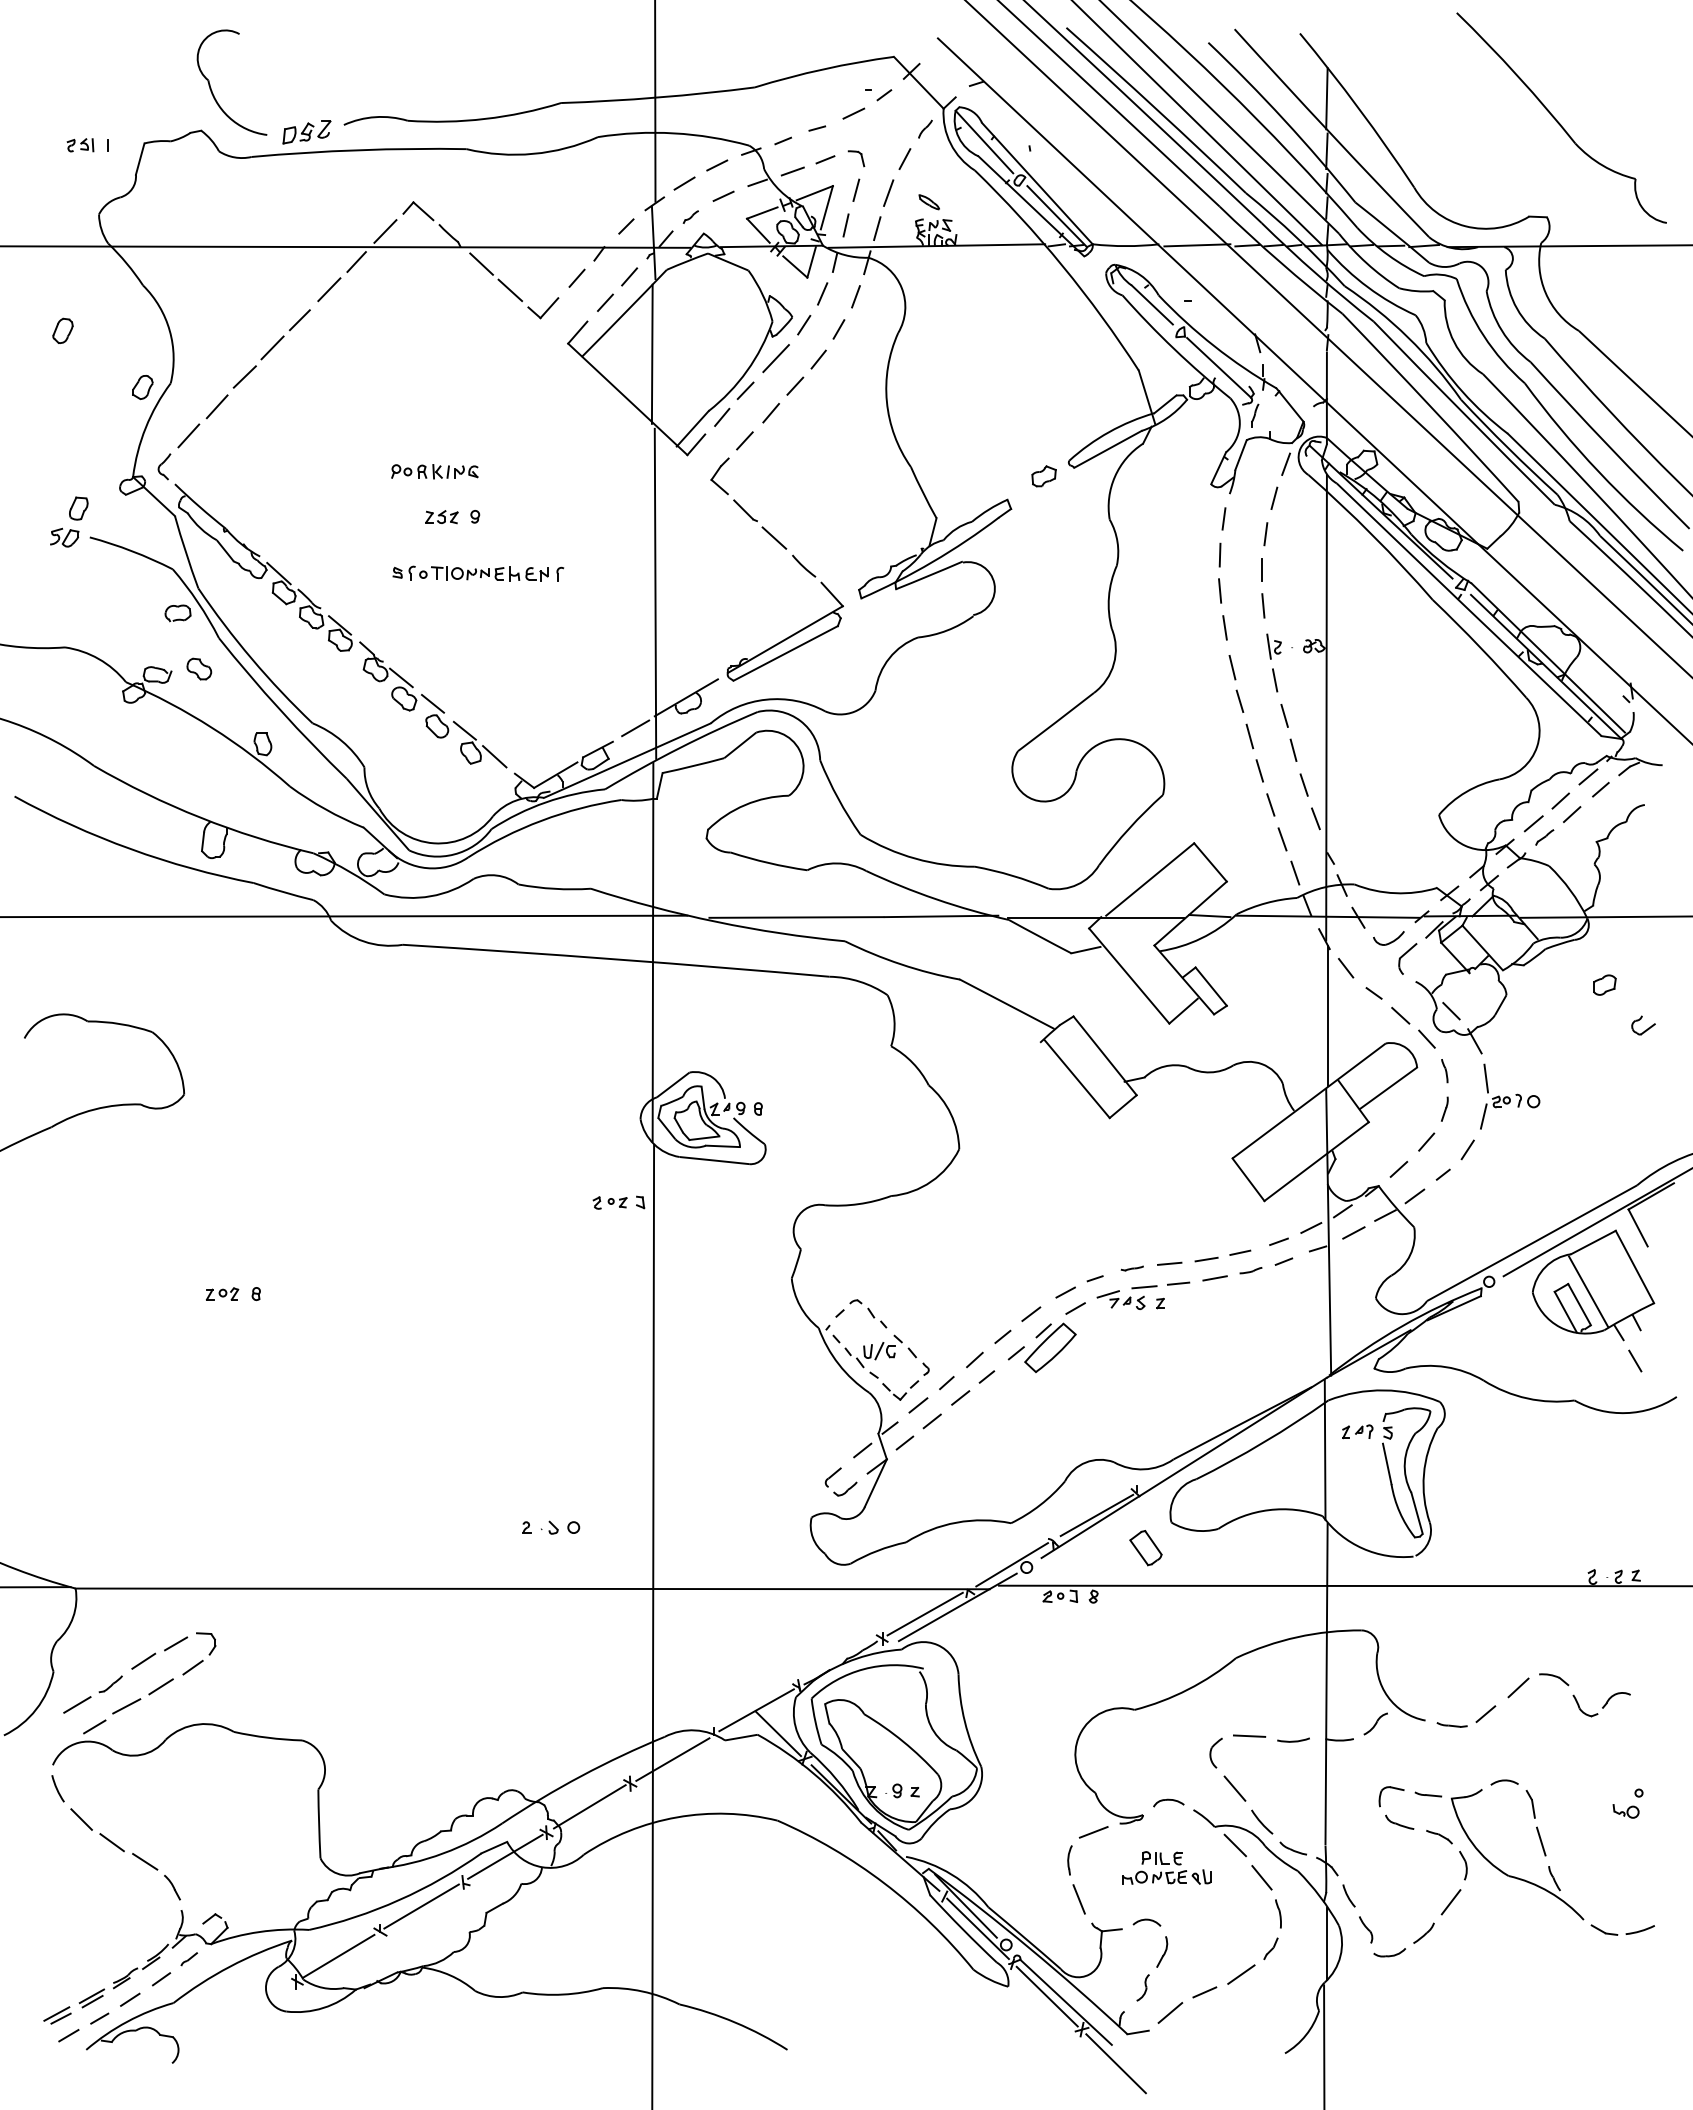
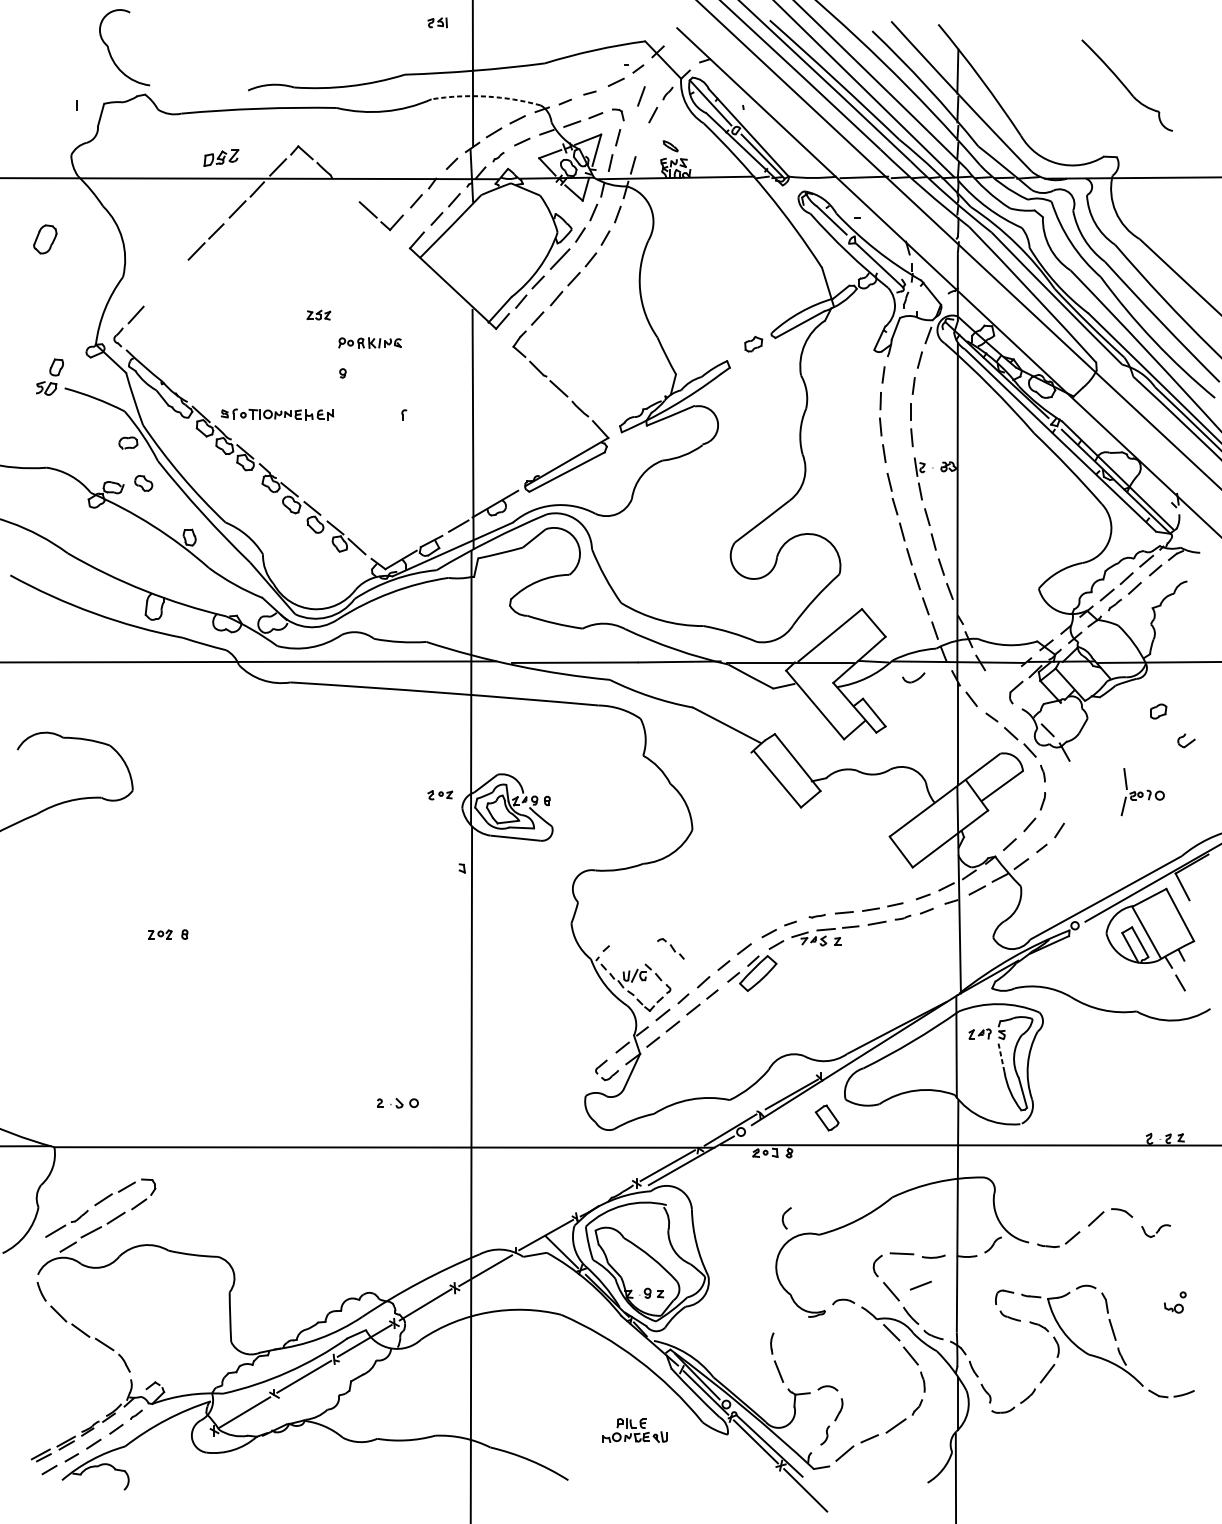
part: (211, 87) -> (109, 51), moved
part: (1561, 117) -> (1127, 85), size x0.6
part: (306, 132) -> (221, 158), moved
arc: (674, 133) -> (486, 96), solid -> dashed
part: (80, 145) -> (437, 23), moved
line: (888, 192) -> (641, 95), moved
line: (481, 263) -> (347, 190), removed
part: (62, 330) -> (44, 238), size x1.6
line: (651, 353) -> (470, 255), removed
line: (244, 376) -> (176, 272), removed
part: (142, 387) -> (102, 280), removed
line: (216, 406) -> (156, 293), removed
part: (434, 471) -> (369, 342), moved
part: (441, 517) -> (318, 315), moved
part: (470, 573) -> (277, 414), moved
part: (1388, 938) -> (913, 677), moved
part: (1510, 1096) -> (1143, 791), moved
part: (609, 1202) -> (439, 794), moved
part: (868, 1313) -> (670, 948), moved
line: (1387, 1463) -> (1001, 1056), solid -> dashed
part: (1089, 1686) -> (786, 1217), added
part: (1601, 1704) -> (1156, 1230), size x0.7
line: (1093, 1832) -> (920, 1285), moved
part: (1166, 1867) -> (634, 1430), moved

